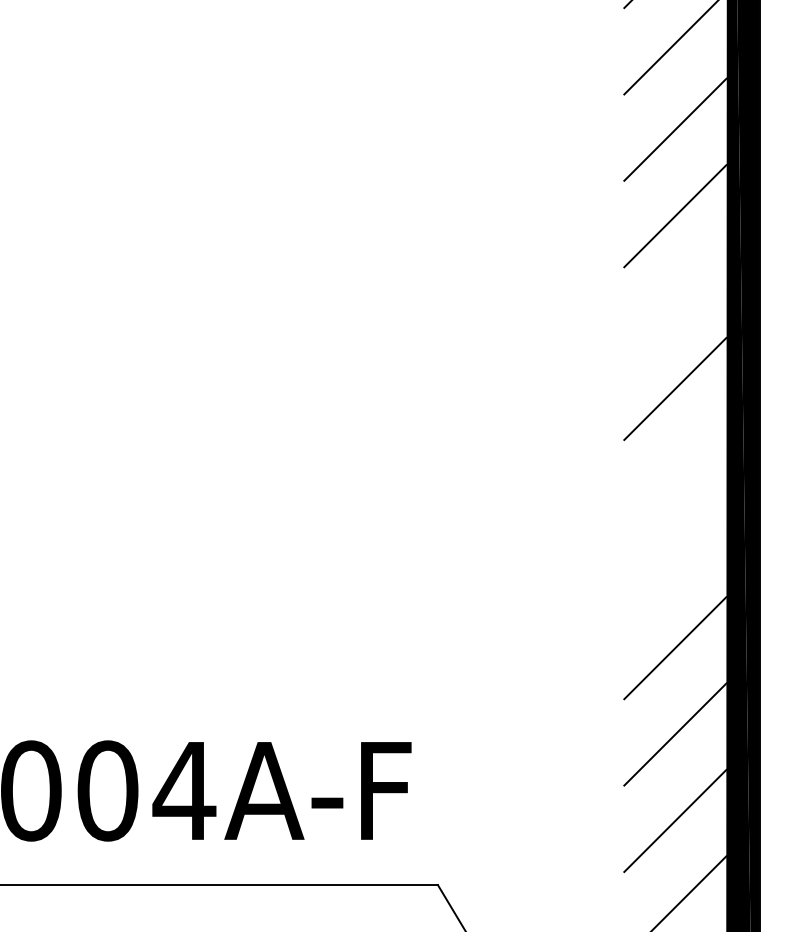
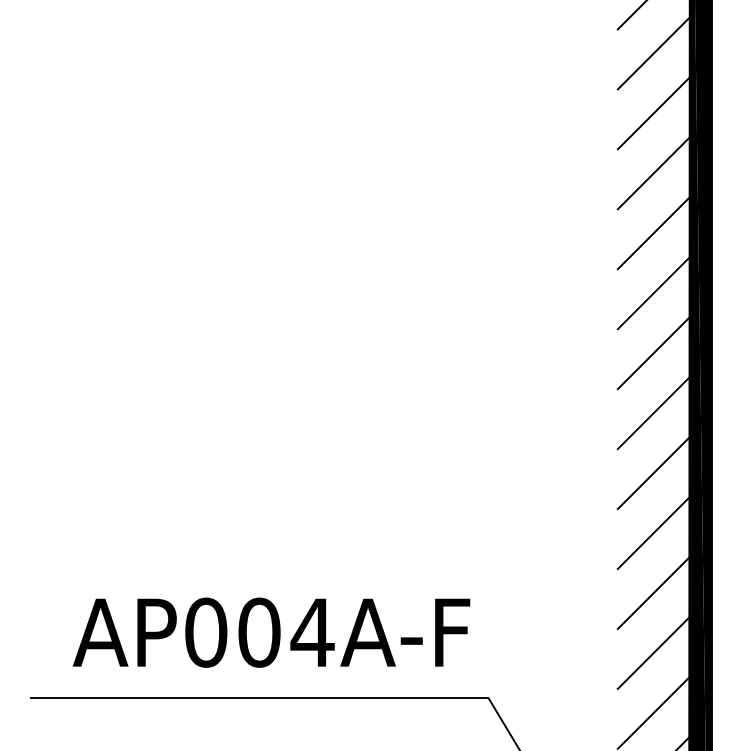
line: (674, 302) -> (652, 293), added
line: (674, 475) -> (652, 413), added
line: (674, 561) -> (652, 473), added

